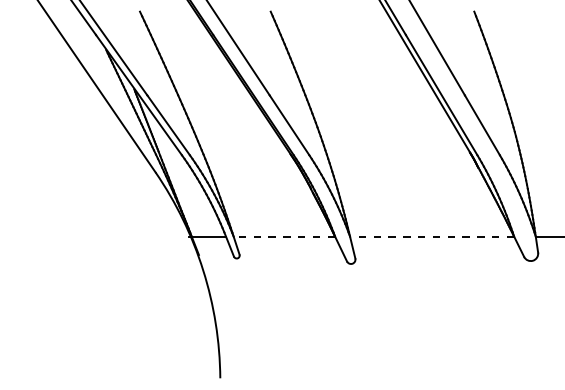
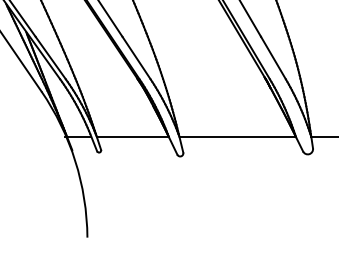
line: (284, 236) -> (132, 136), dashed -> solid
line: (431, 236) -> (237, 136), dashed -> solid

